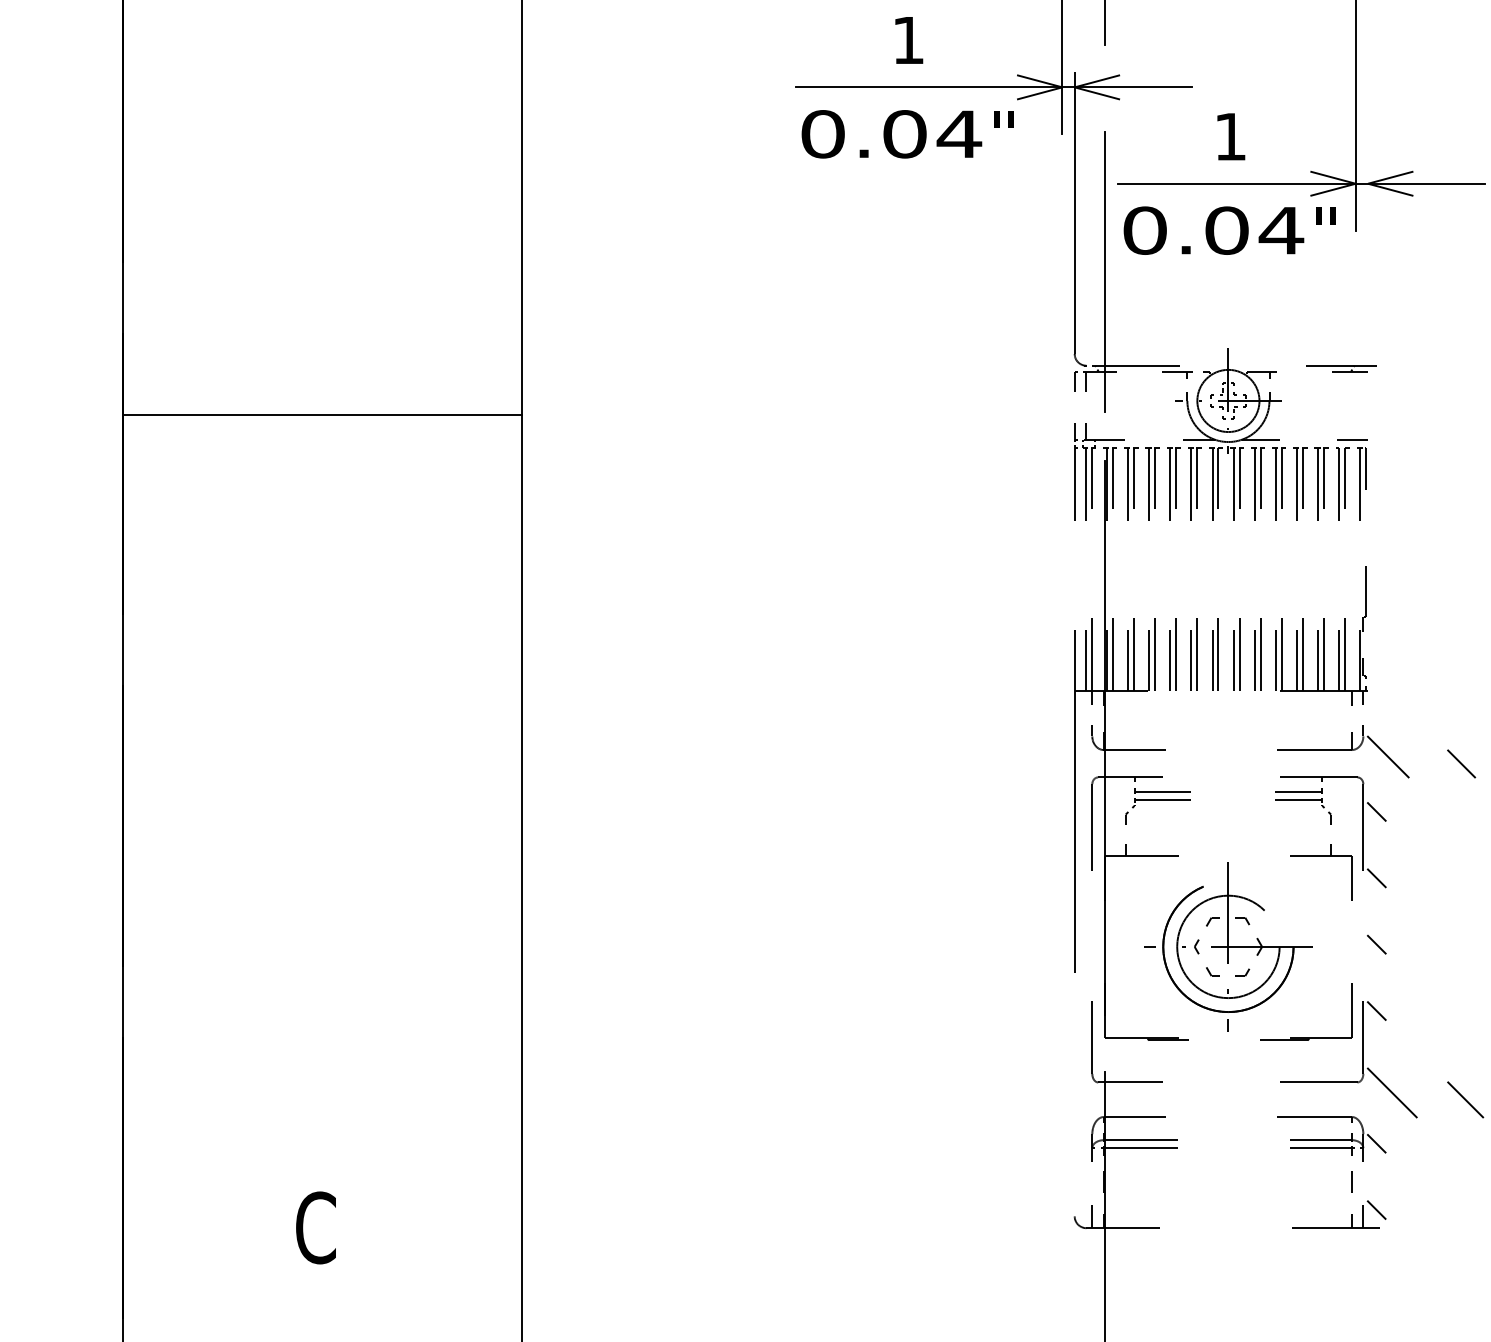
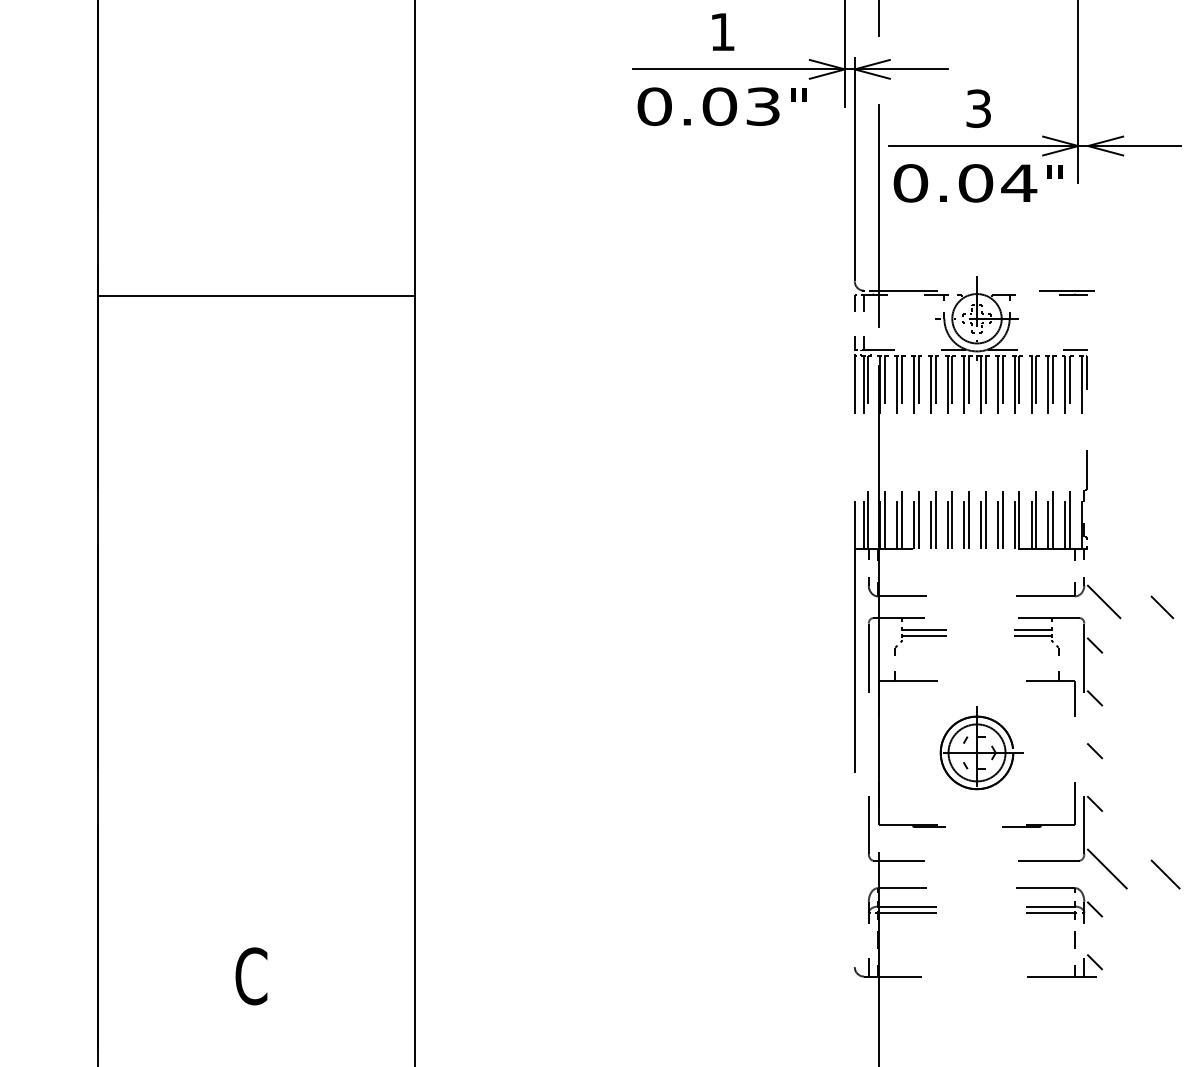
text: (959, 134) -> (763, 106), 0.04 -> 0.03
text: (1230, 136) -> (978, 108), 1 -> 3
line: (321, 415) -> (255, 296), moved
part: (1228, 946) -> (977, 752), size x0.7

